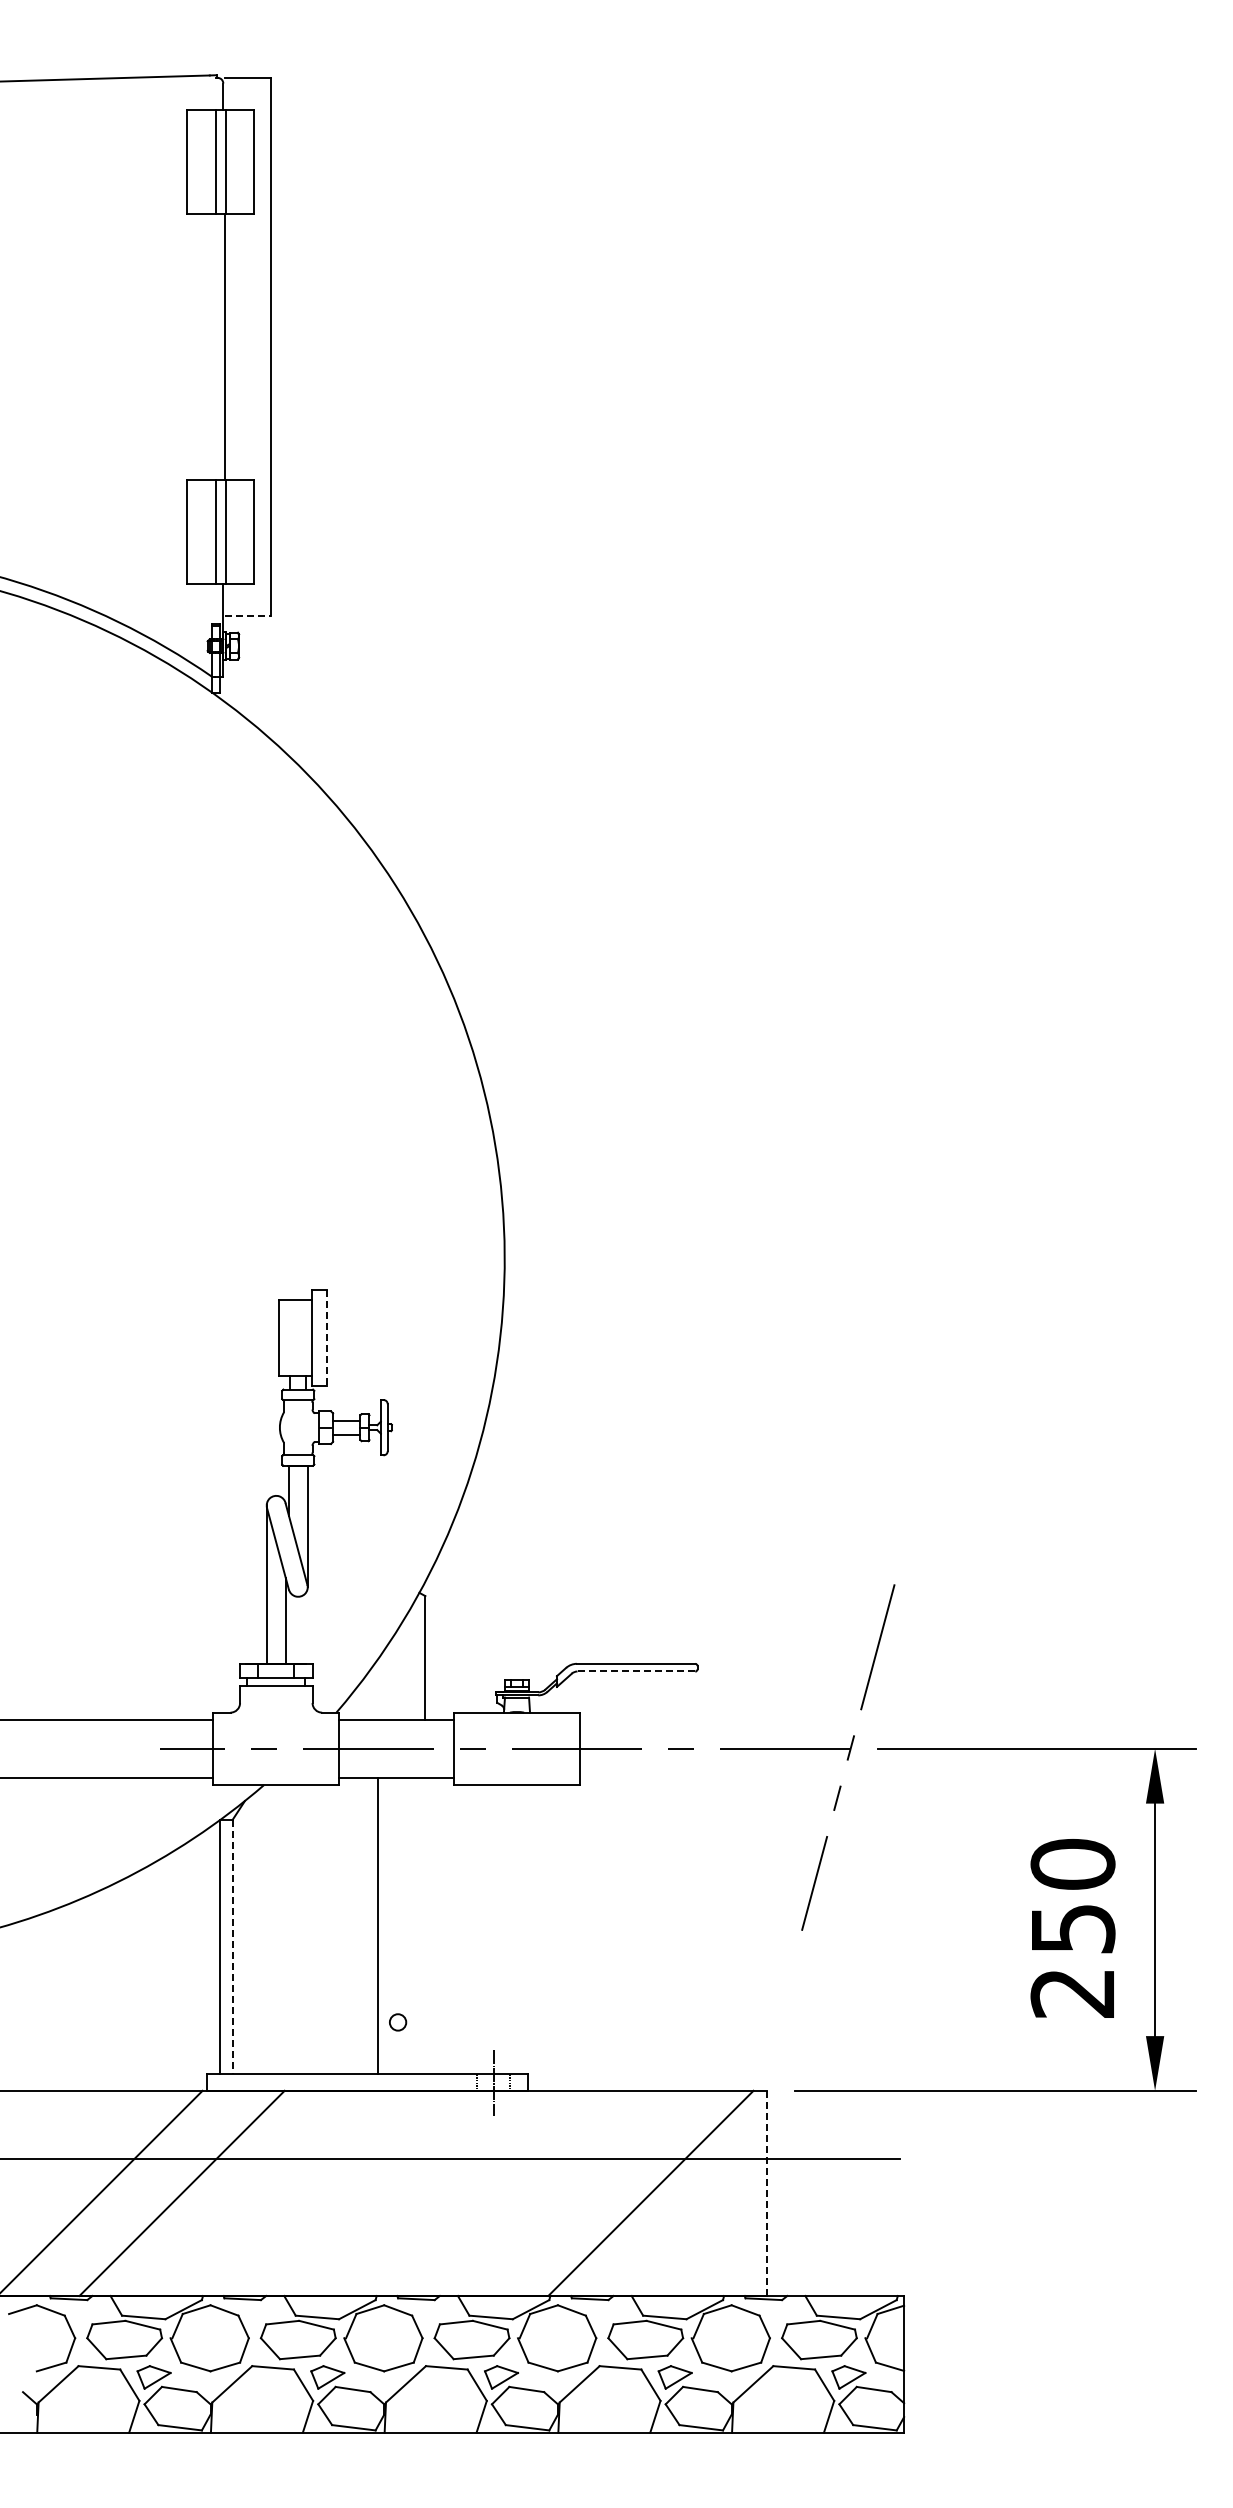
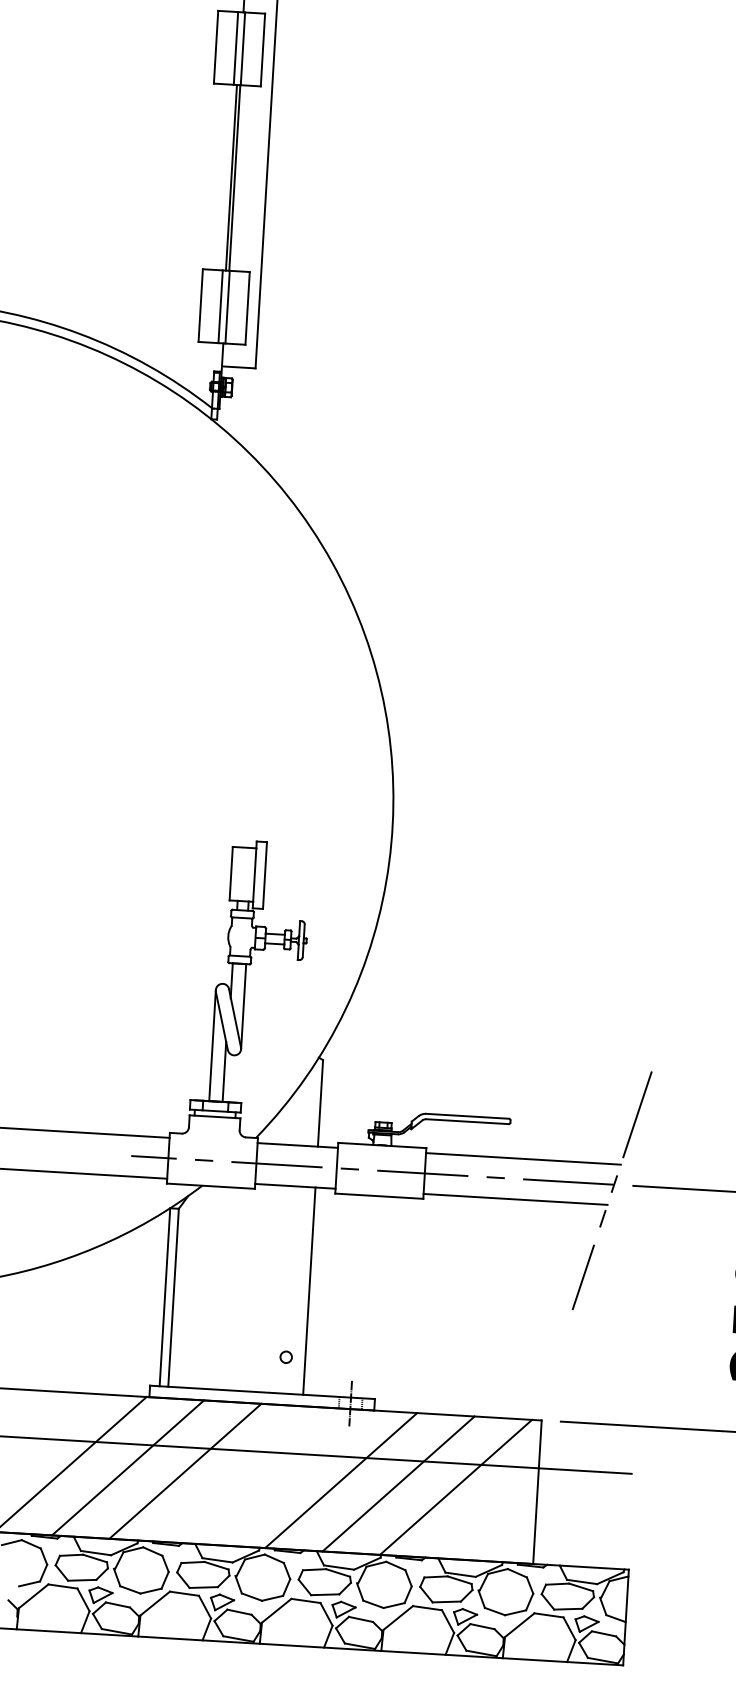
line: (220, 346) -> (231, 177), added
line: (247, 616) -> (239, 367), dashed -> solid
line: (327, 1338) -> (265, 875), dashed -> solid
line: (636, 1671) -> (467, 1121), dashed -> solid
line: (718, 1719) -> (522, 1158), added
line: (710, 1778) -> (514, 1199), added
line: (378, 1926) -> (309, 1291), moved
line: (232, 1947) -> (173, 1297), dashed -> solid
line: (263, 2192) -> (185, 1470), added
line: (486, 2192) -> (341, 1479), added
line: (568, 2192) -> (398, 1483), added
line: (767, 2193) -> (537, 1492), dashed -> solid

